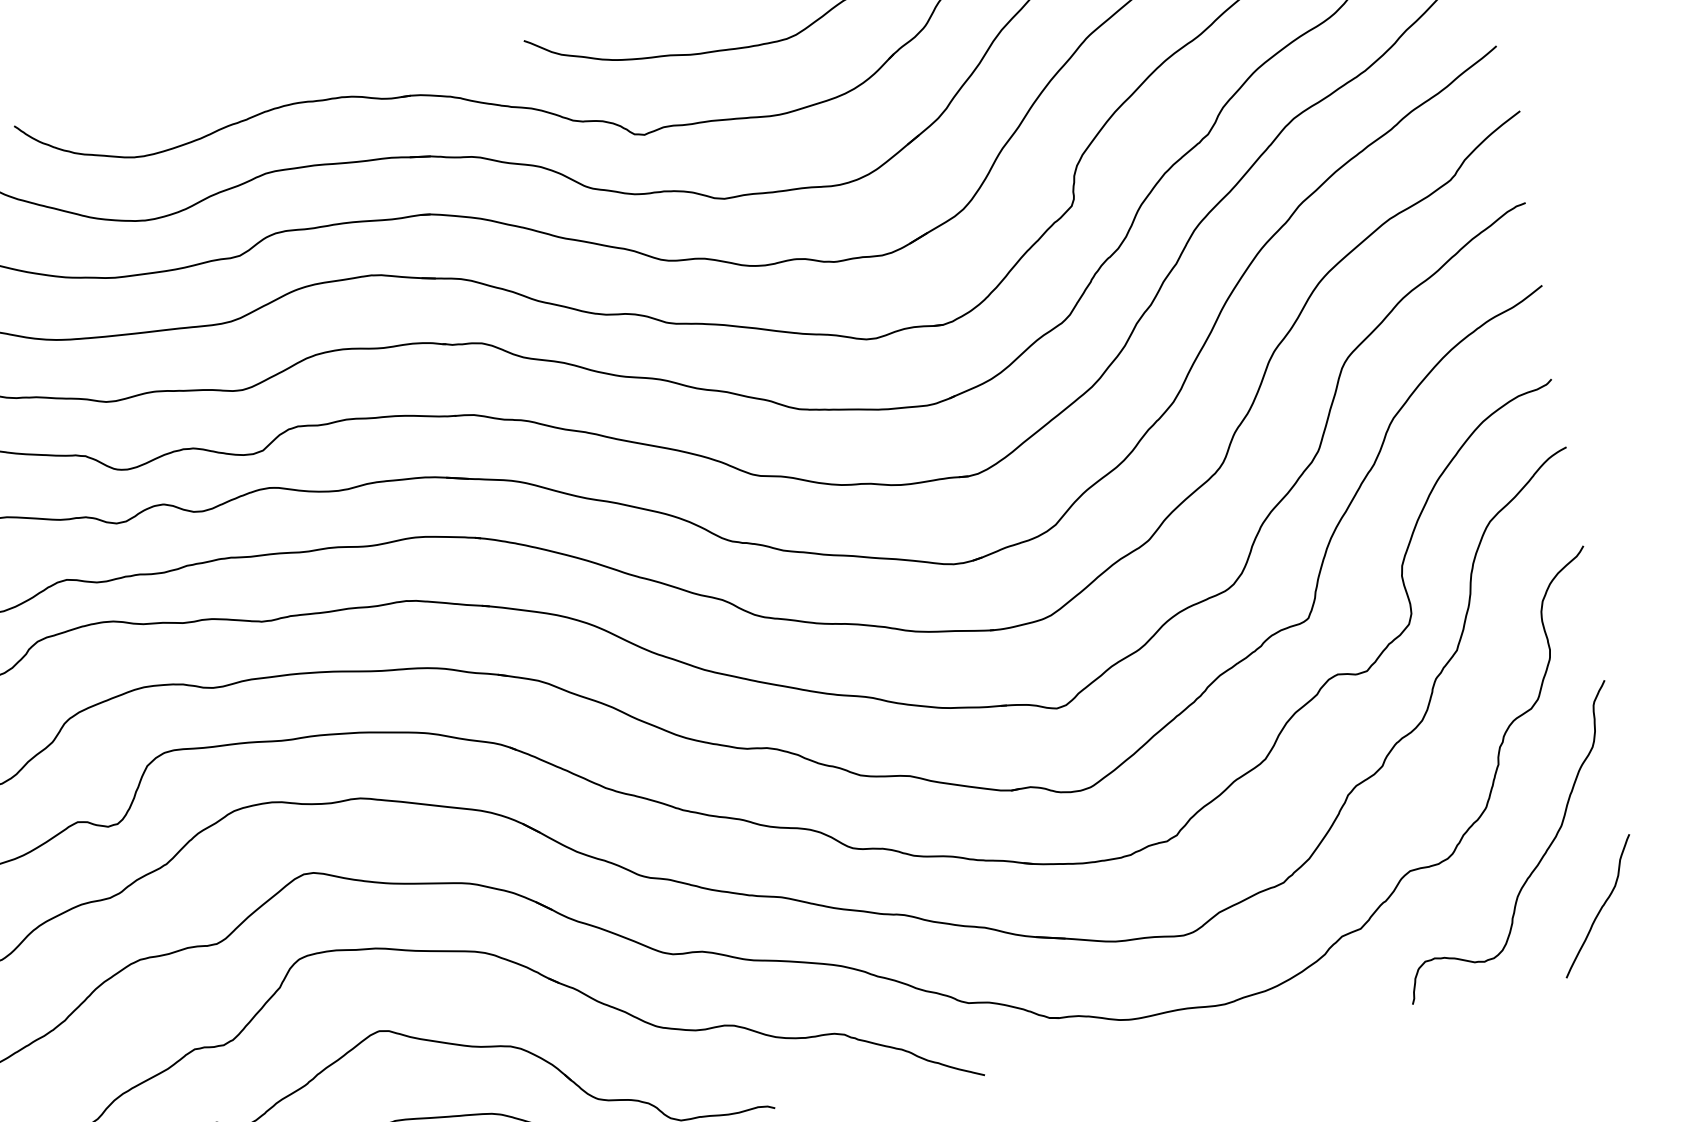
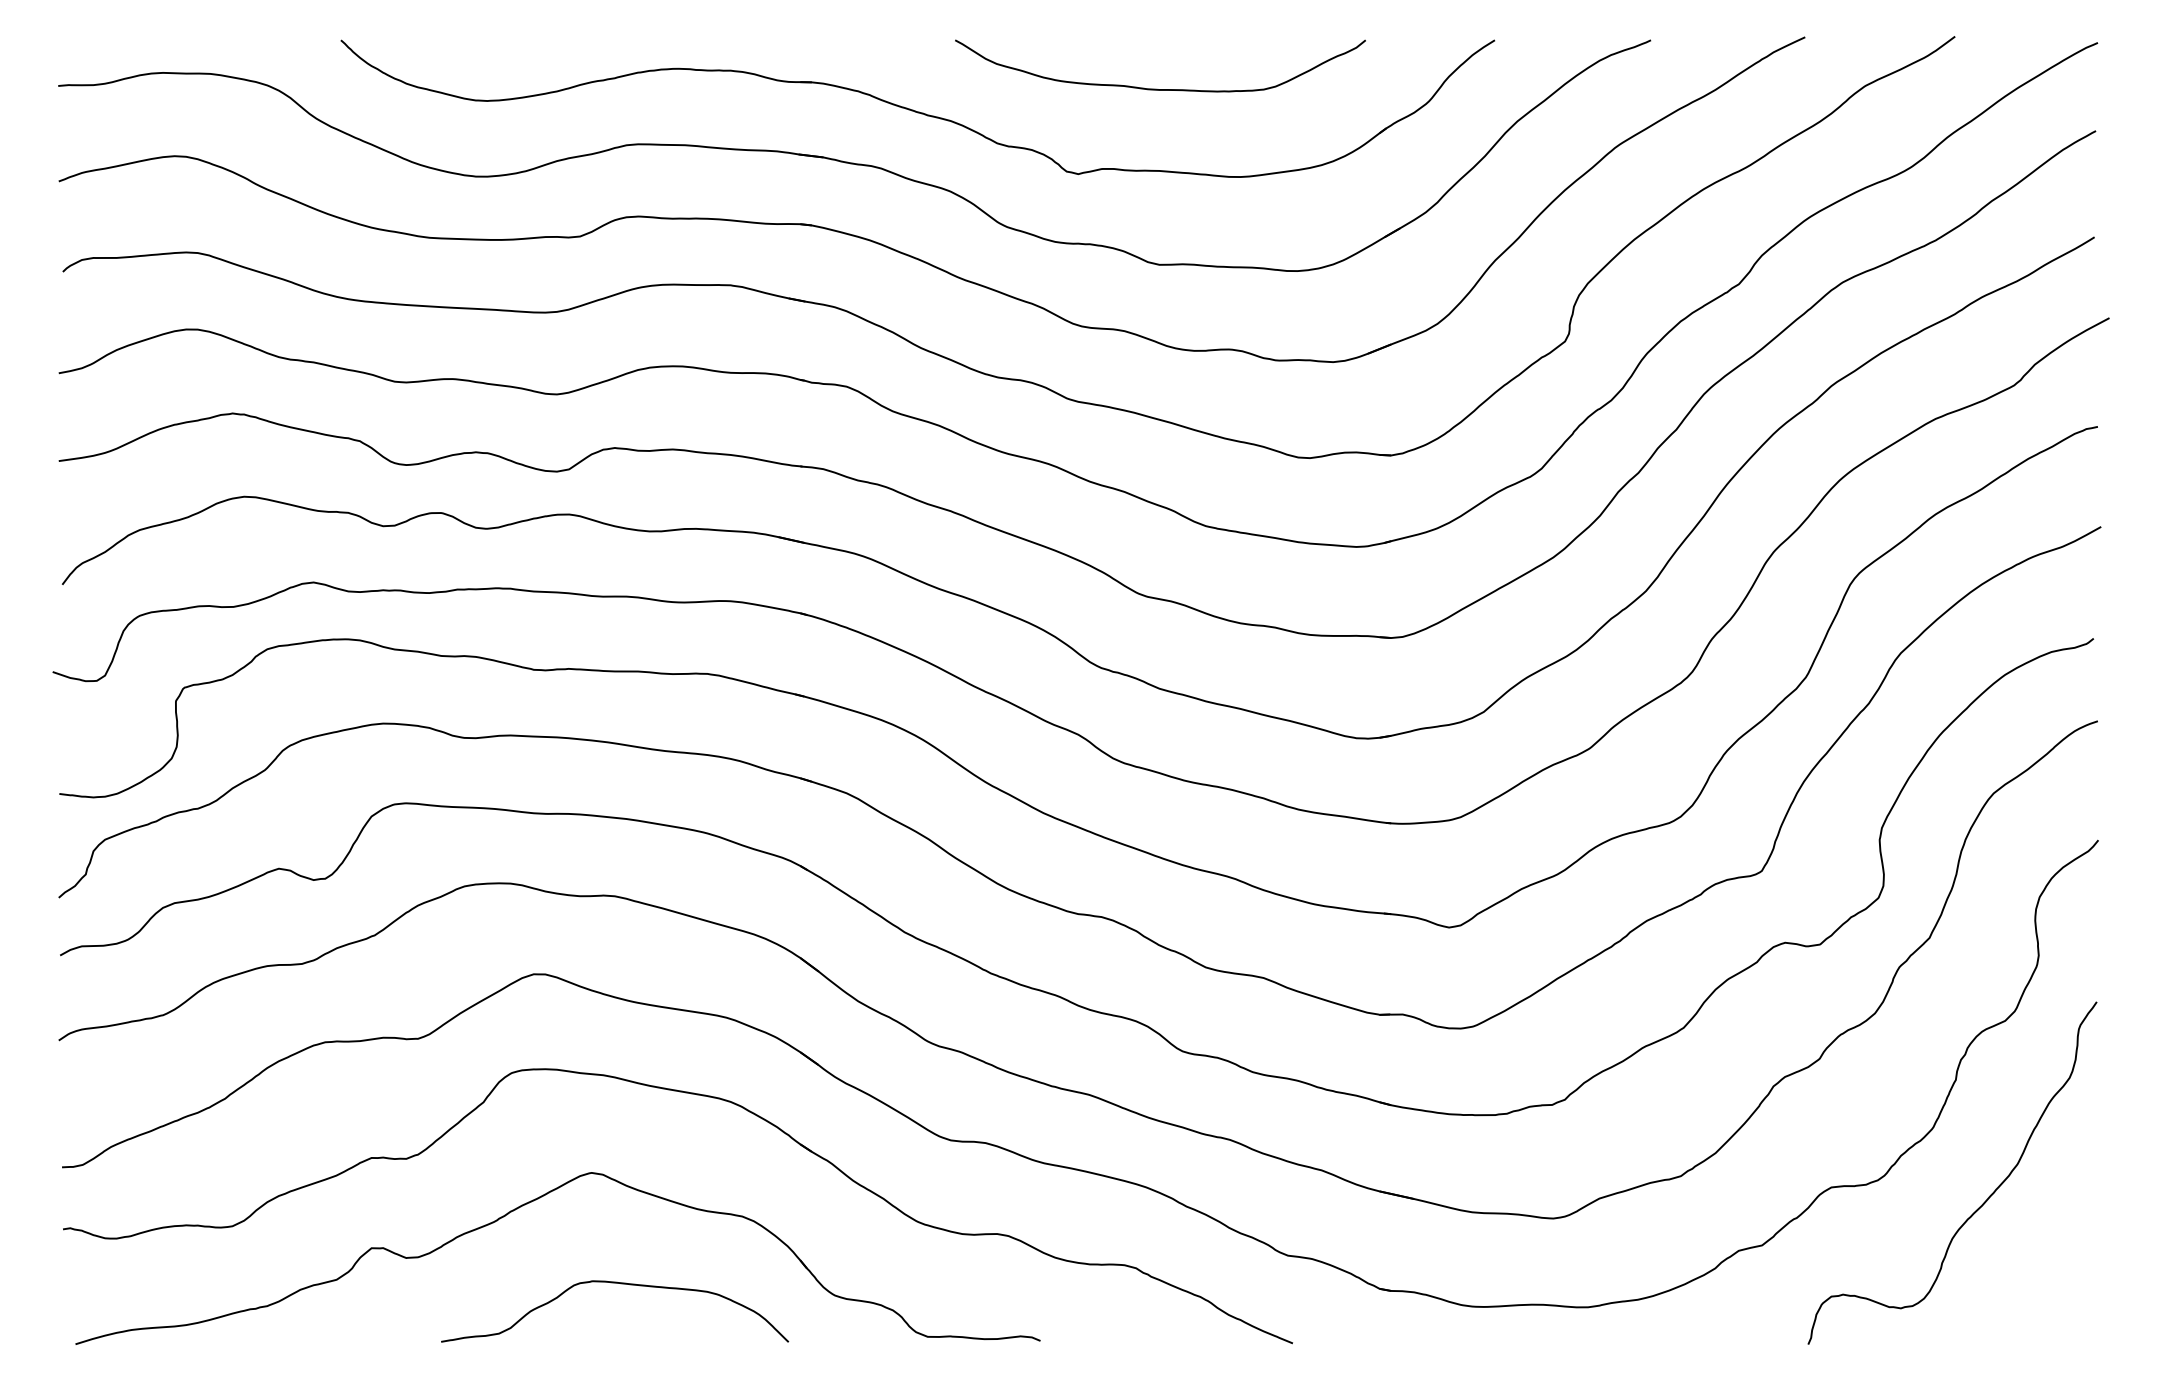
curve: (1601, 906) -> (2048, 1266), removed

